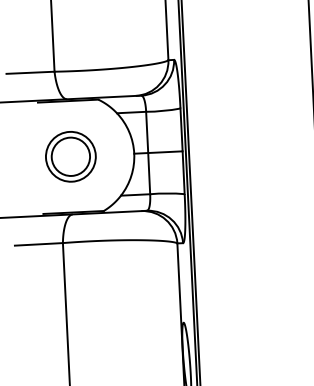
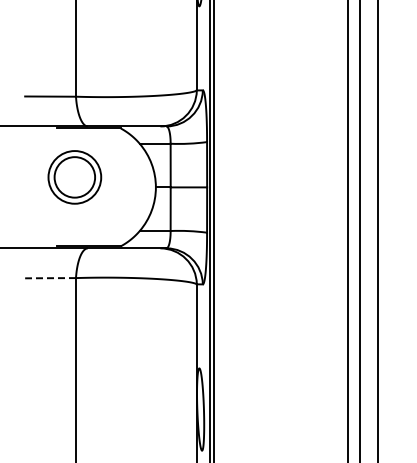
part: (70, 156) -> (74, 177), moved
line: (38, 244) -> (50, 278), solid -> dashed

